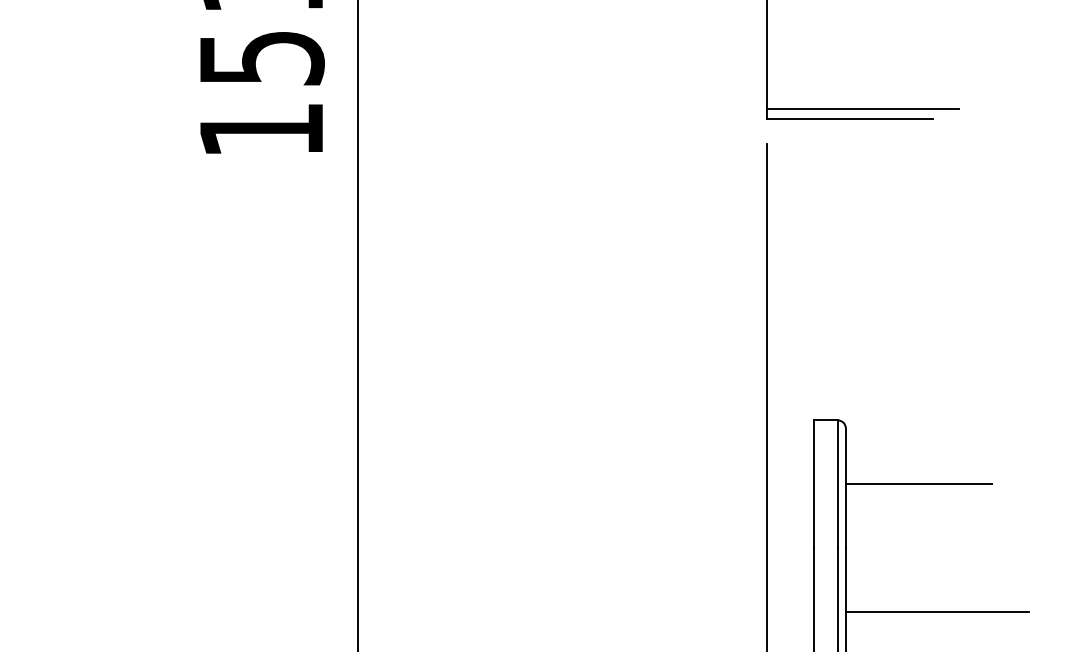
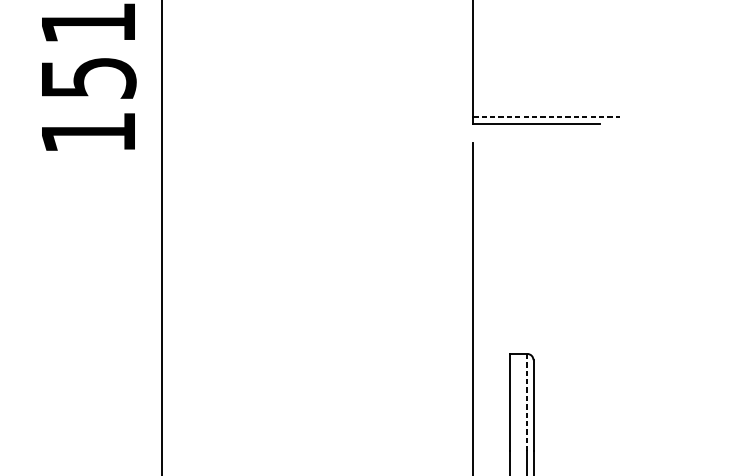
line: (863, 108) -> (546, 116), solid -> dashed
line: (837, 483) -> (527, 402), solid -> dashed
line: (918, 484) -> (588, 402), removed

